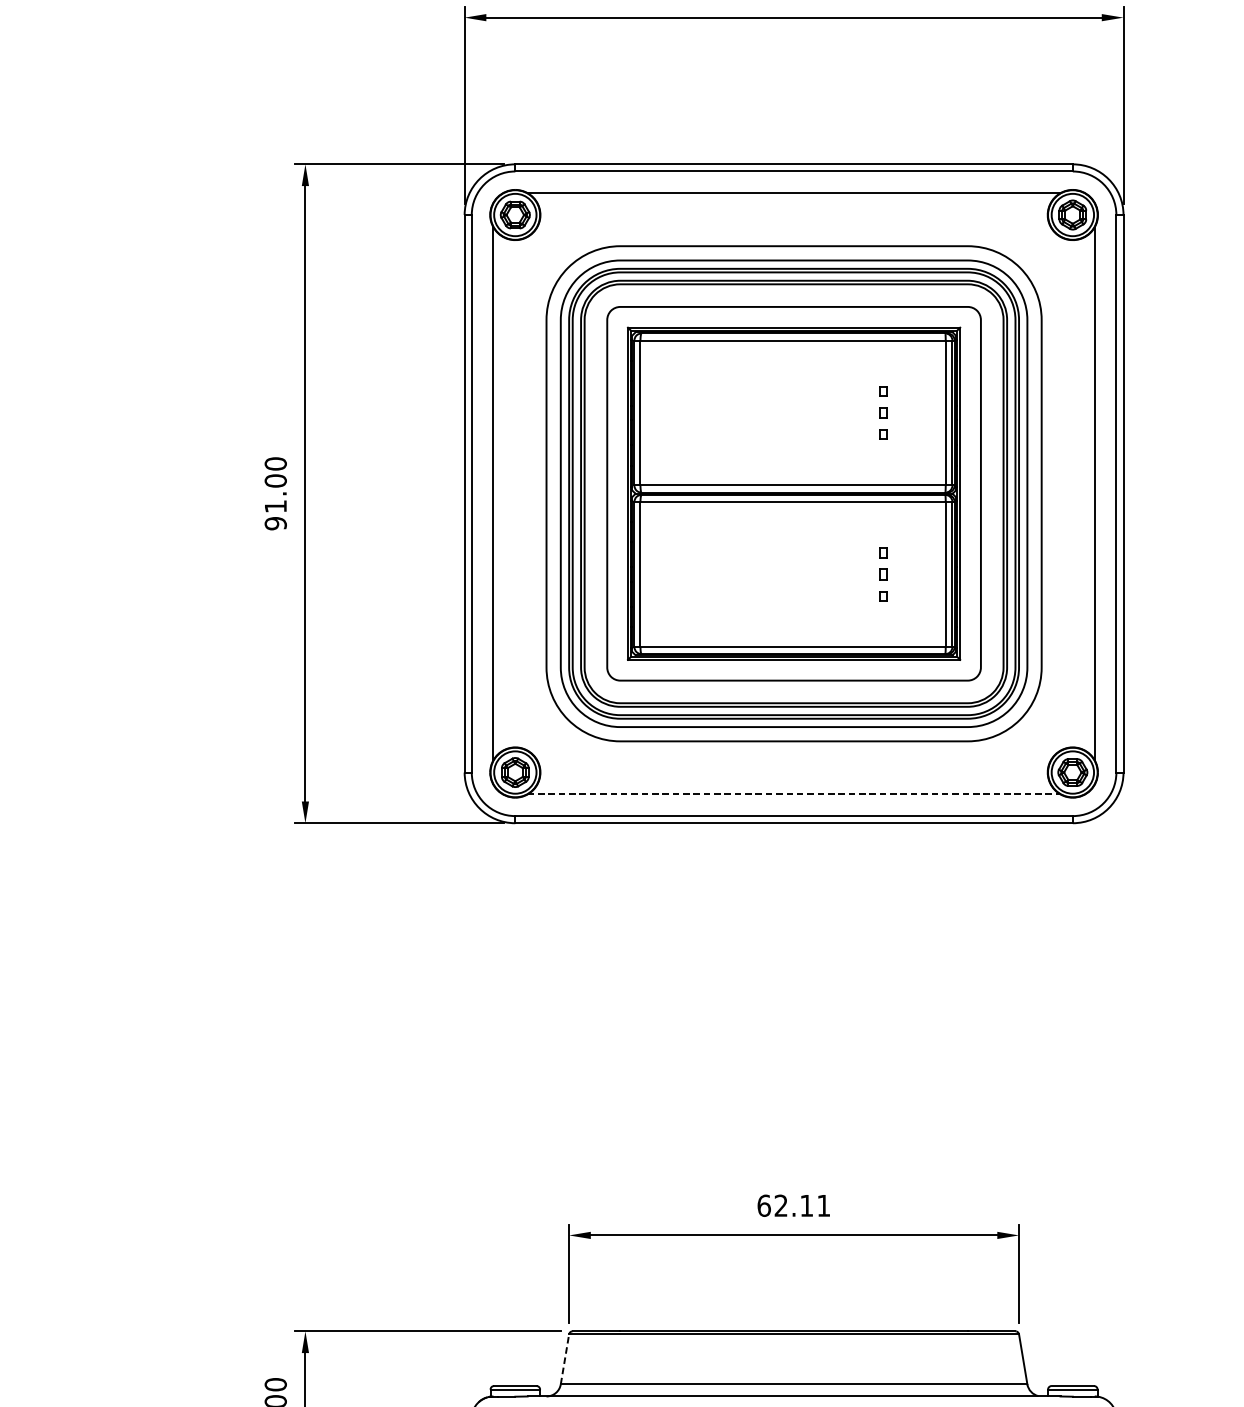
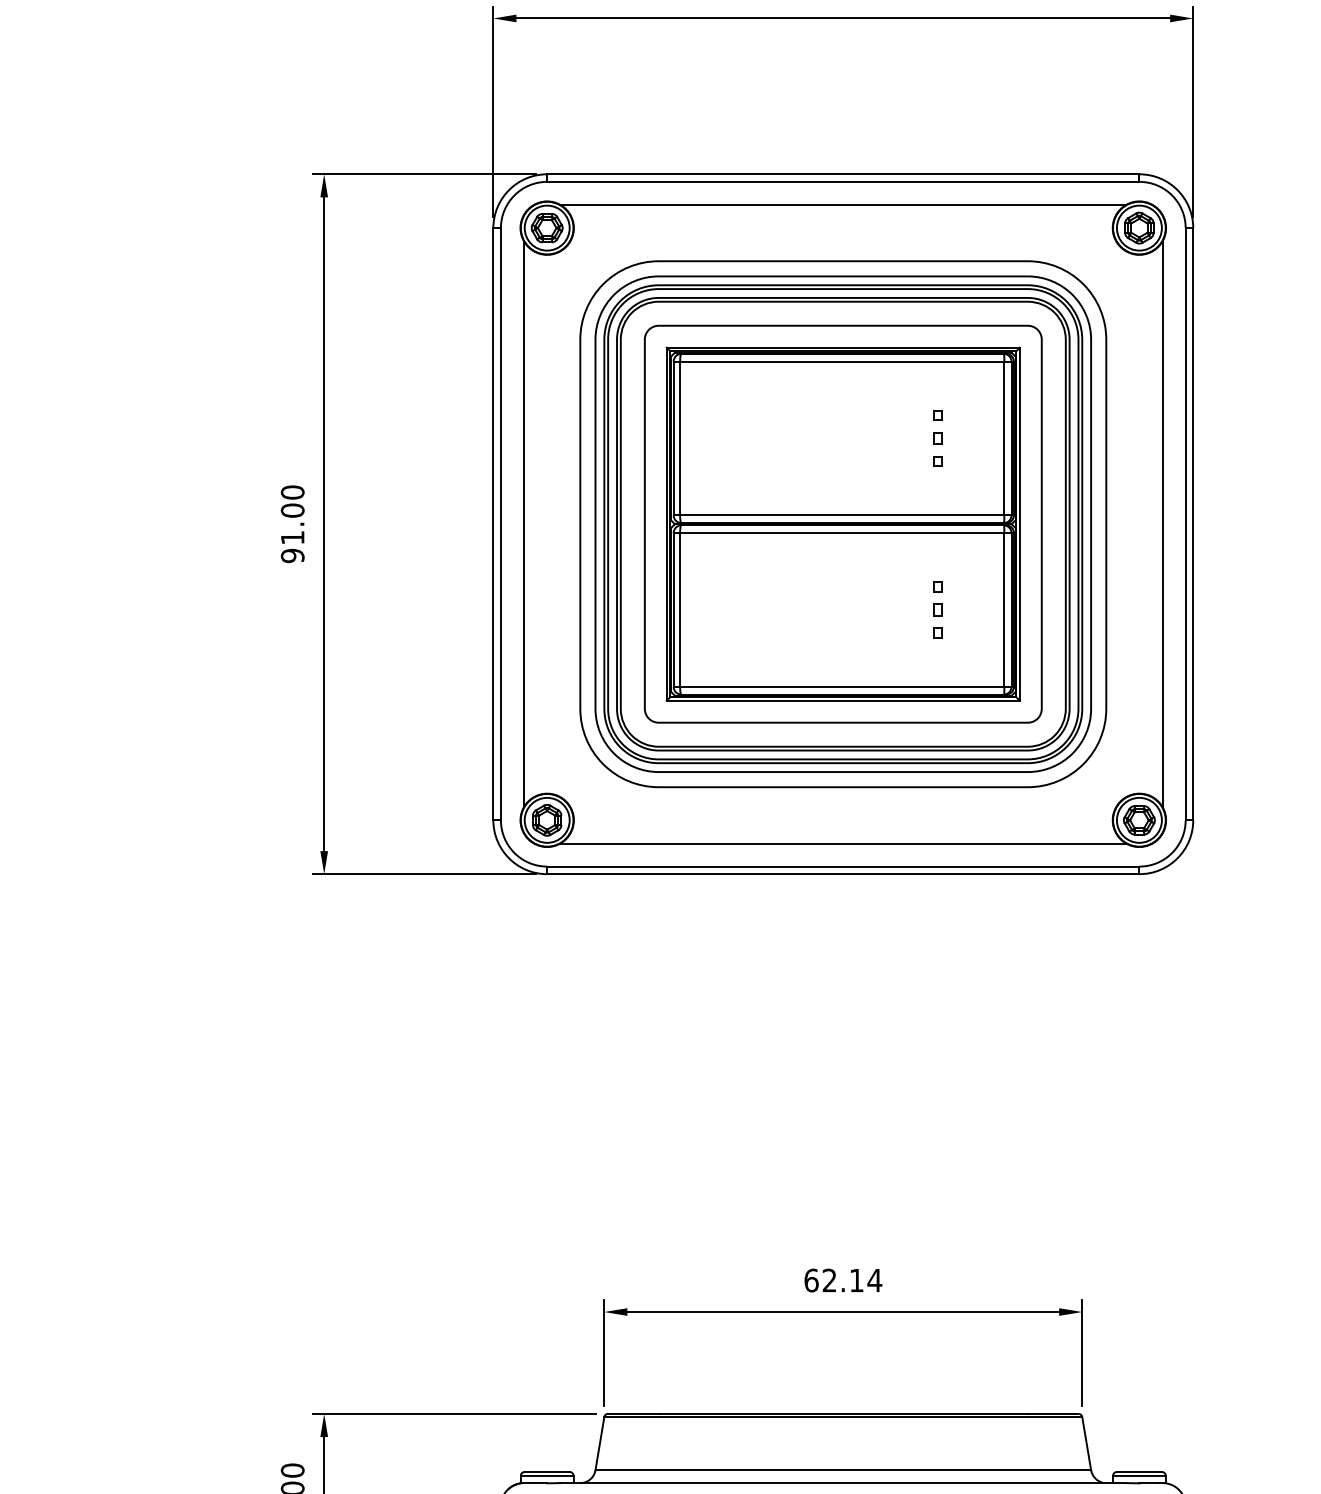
line: (794, 794) -> (843, 843), dashed -> solid
text: (823, 1205) -> (874, 1280), 62.11 -> 62.14
line: (564, 1359) -> (599, 1443), dashed -> solid

